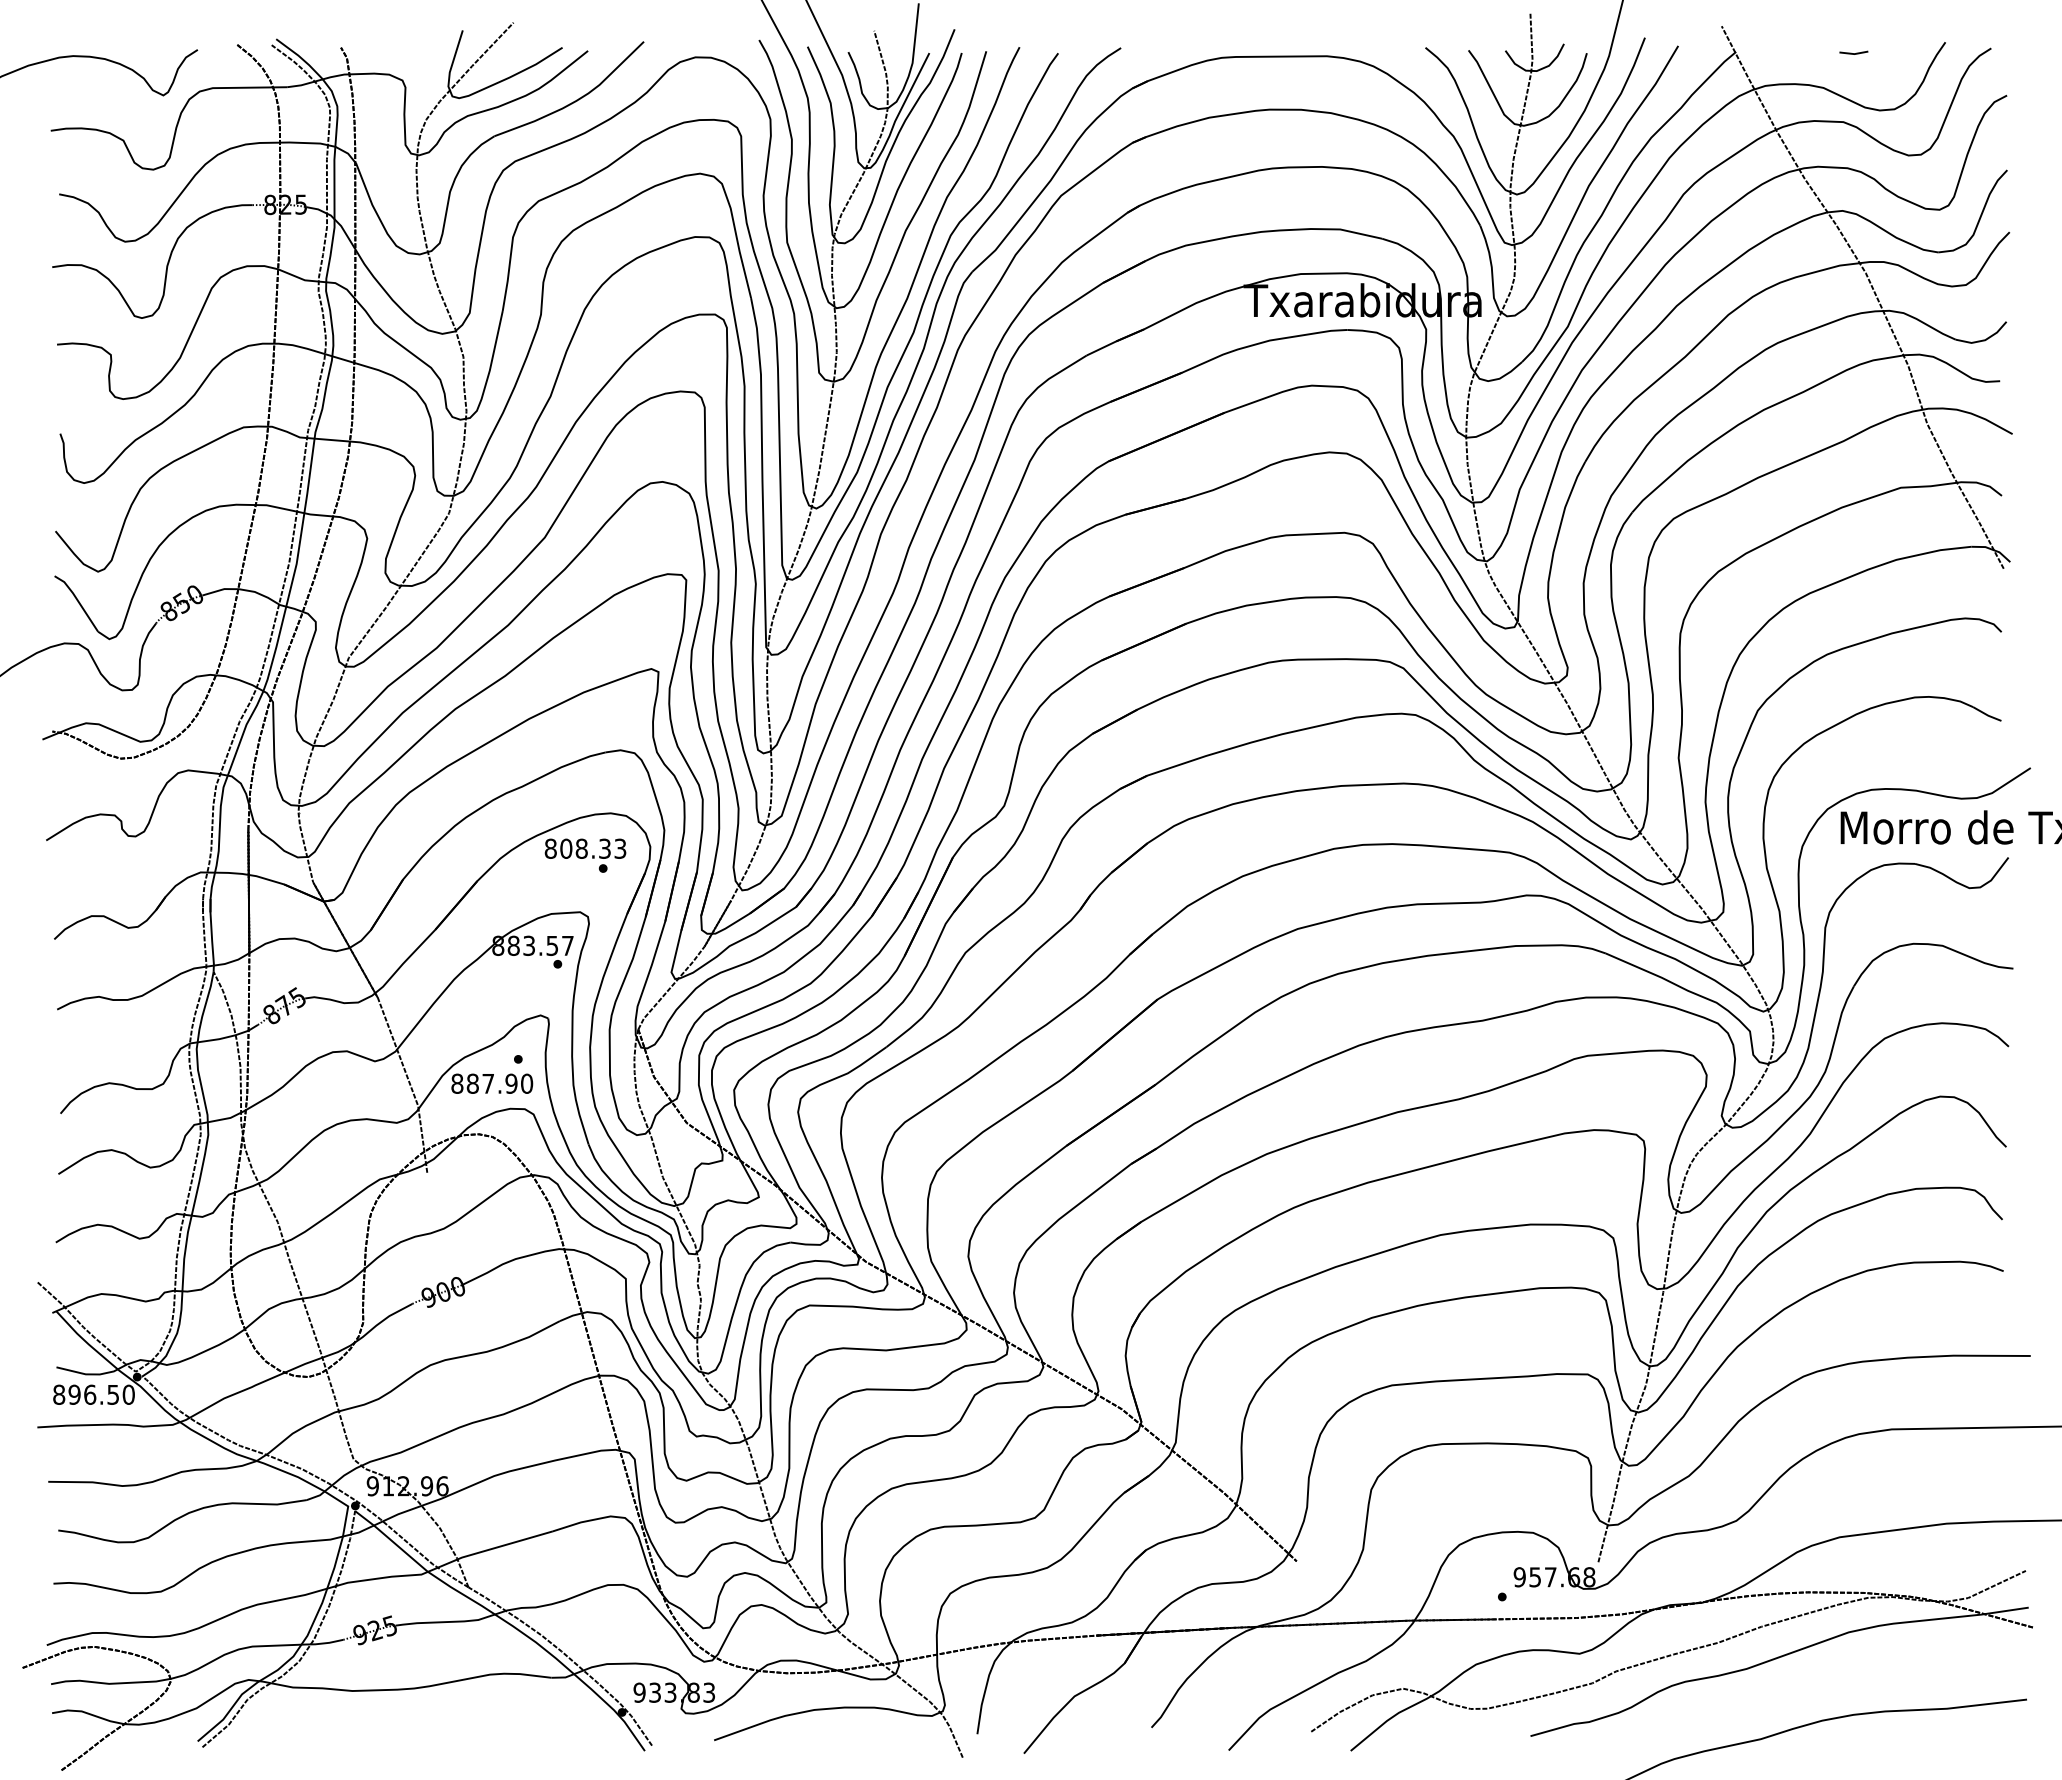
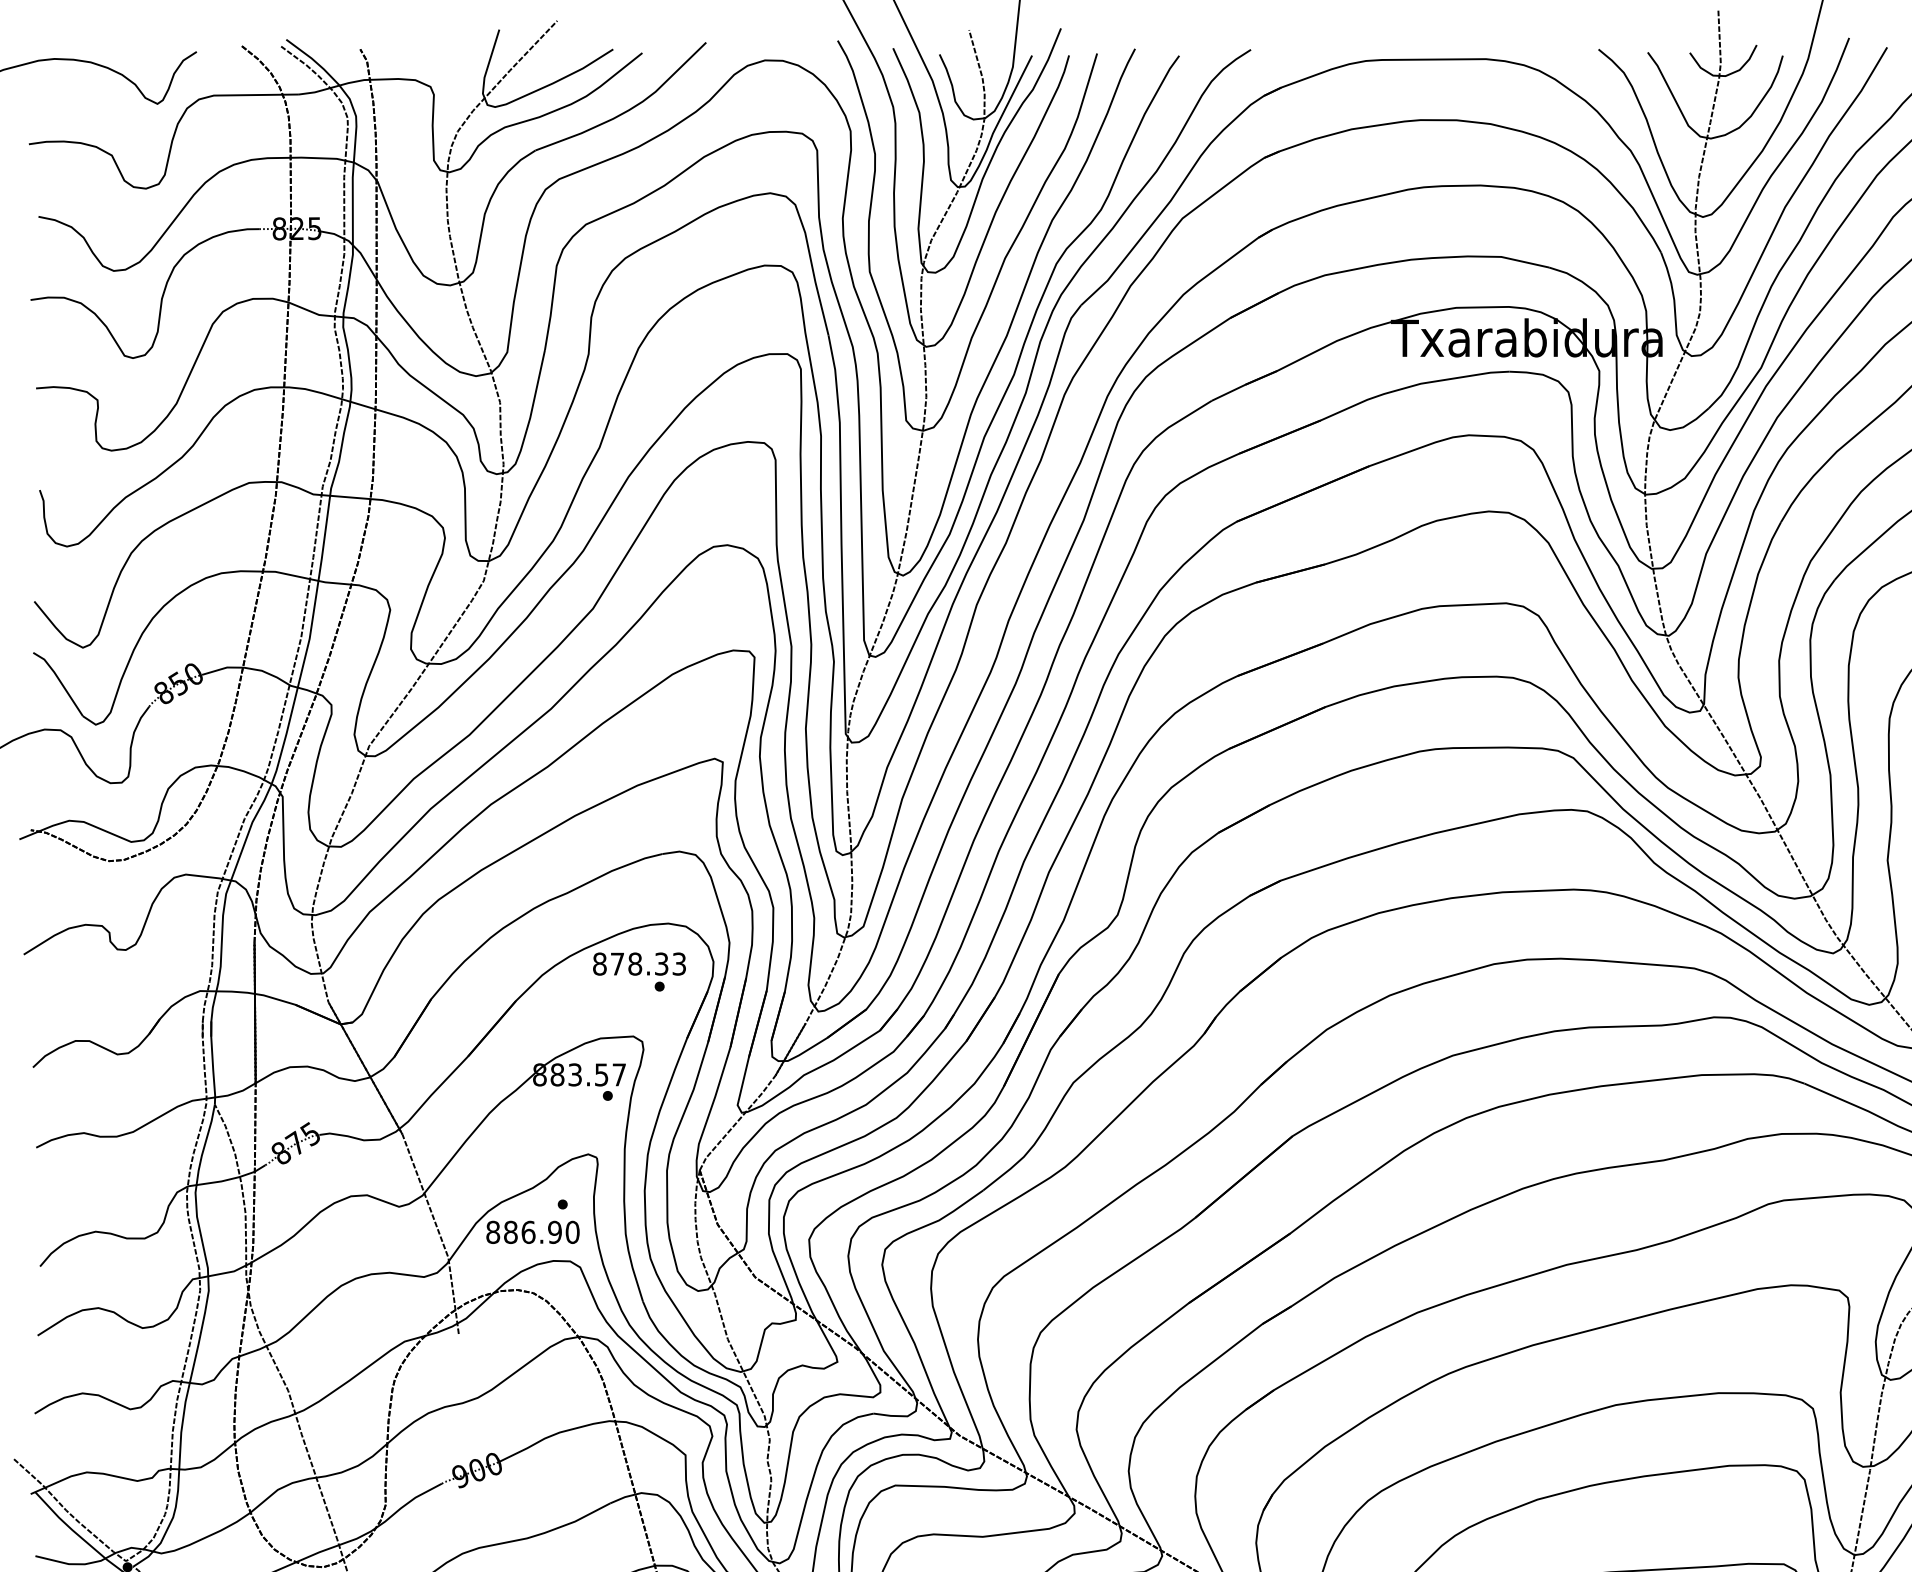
text: (566, 848) -> (617, 963), 808.33 -> 878.33
text: (488, 1083) -> (528, 1232), 887.90 -> 886.90

